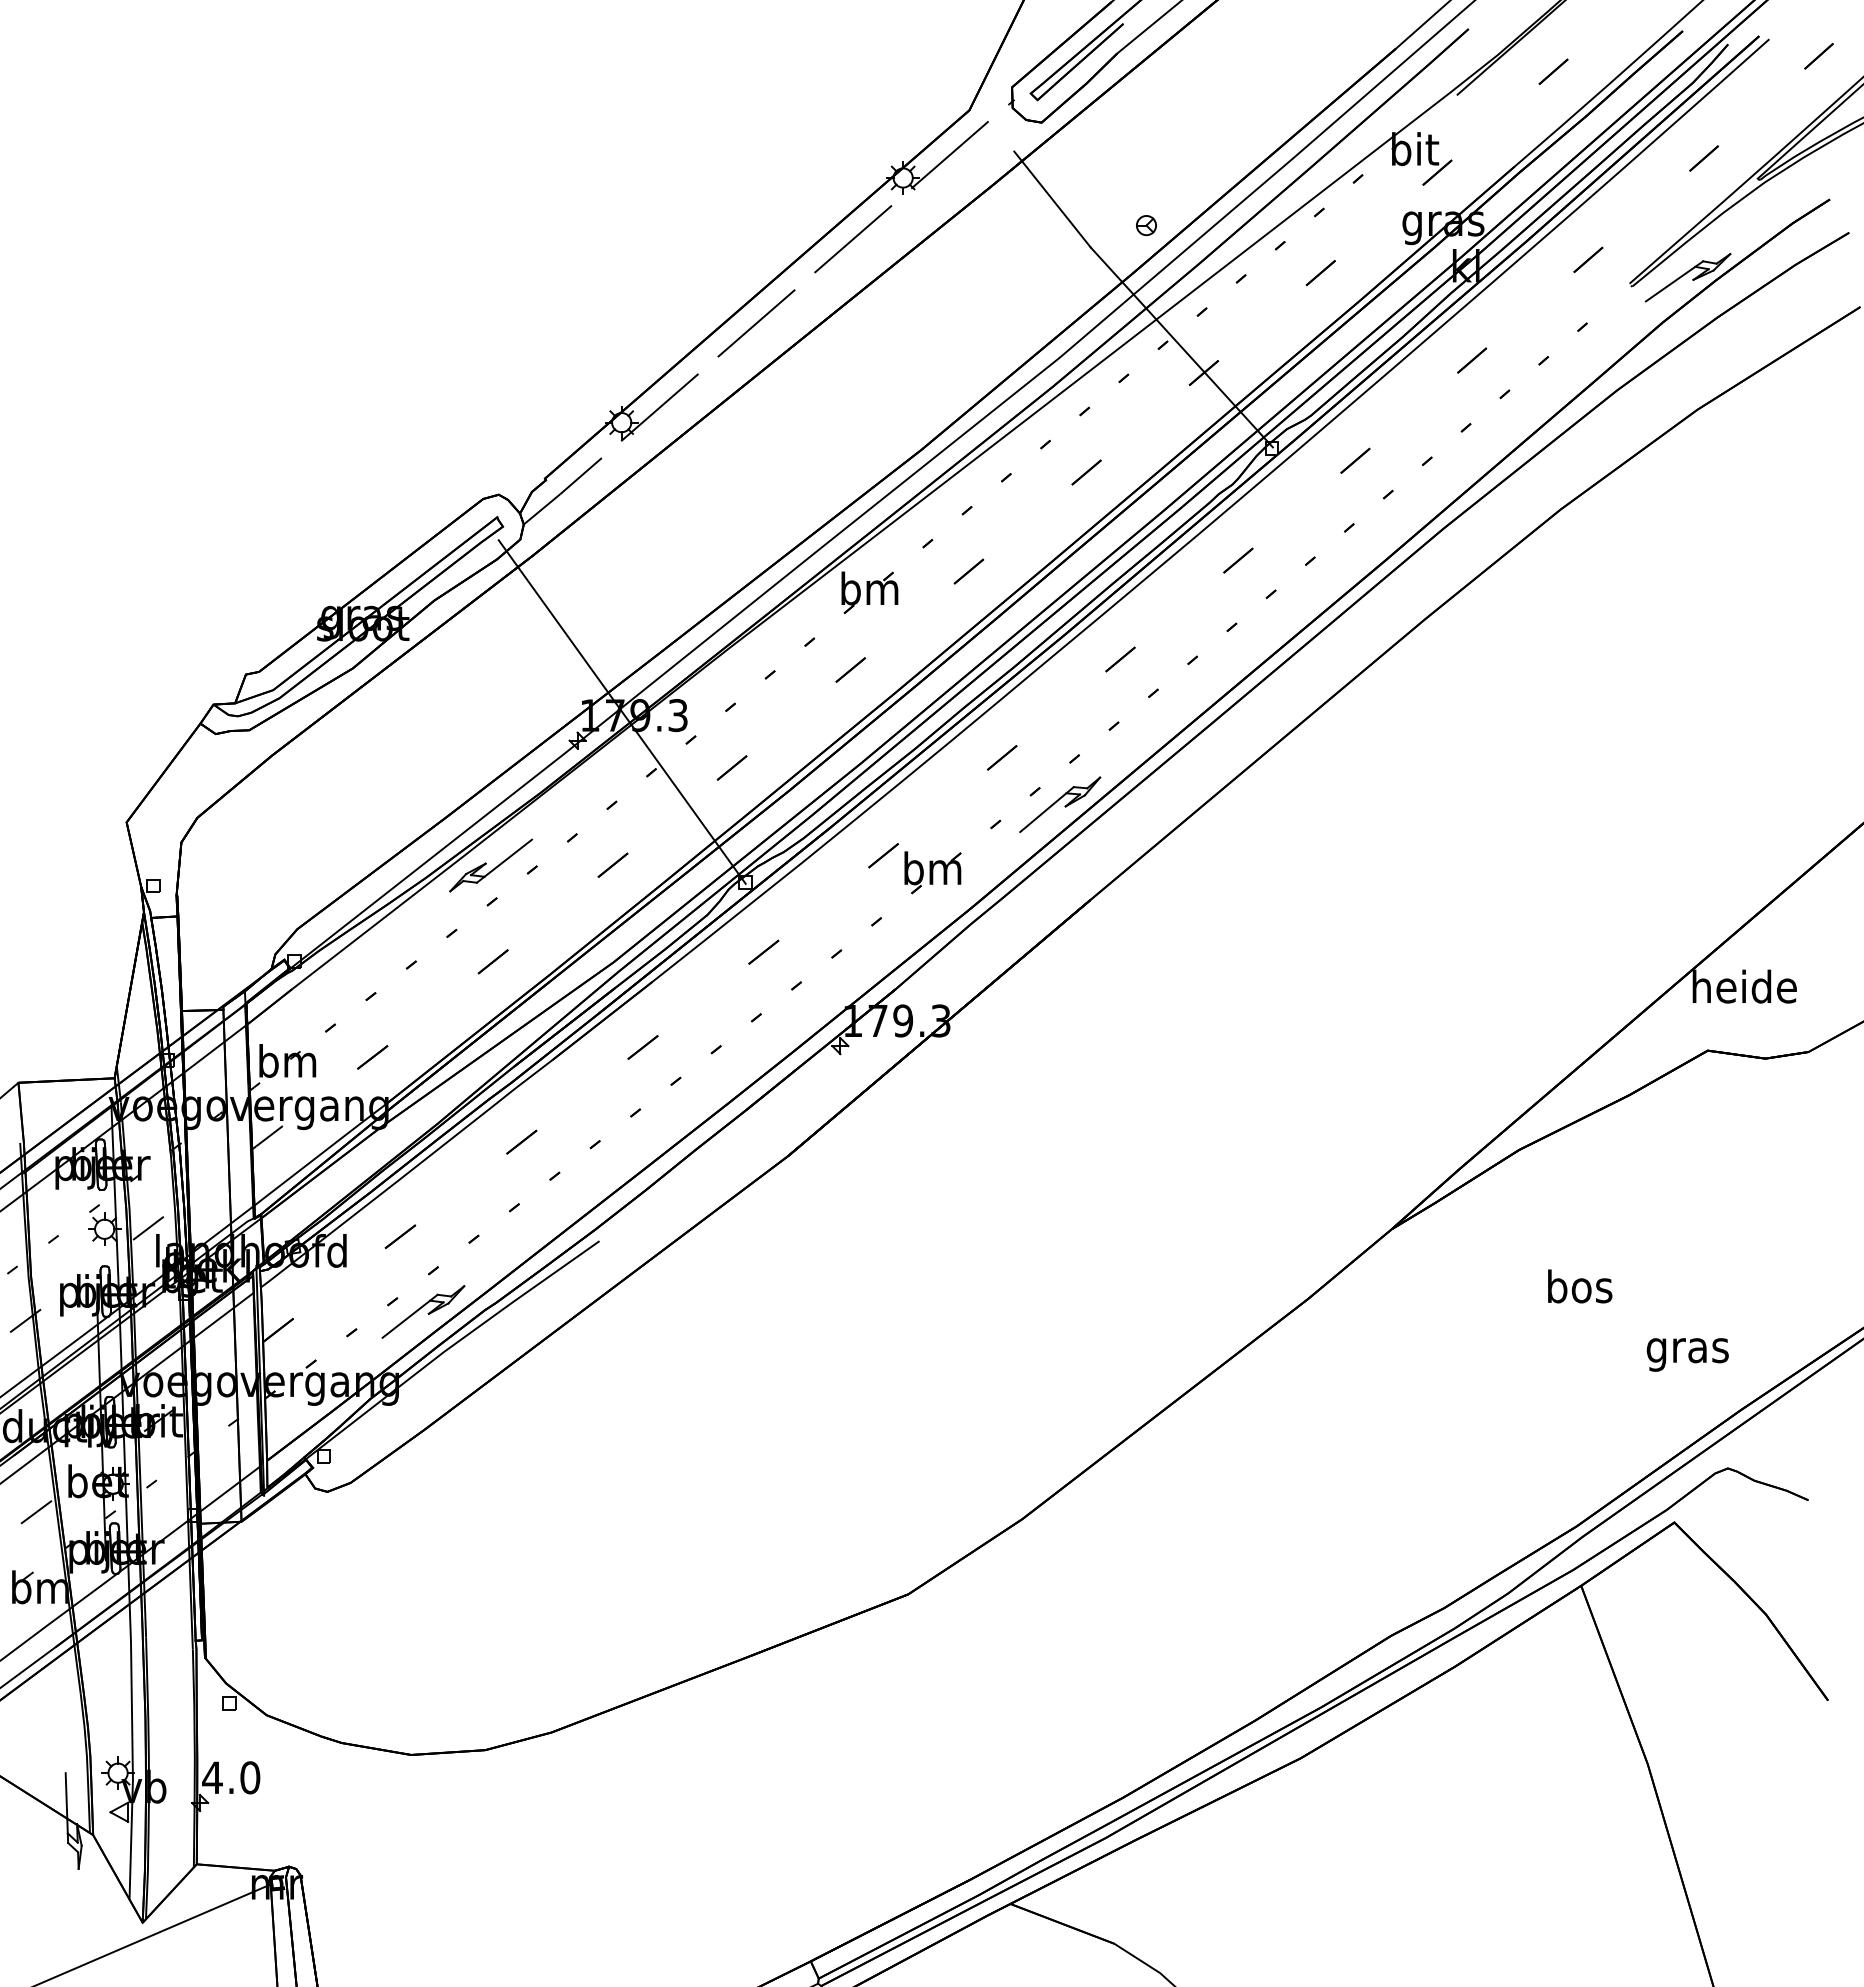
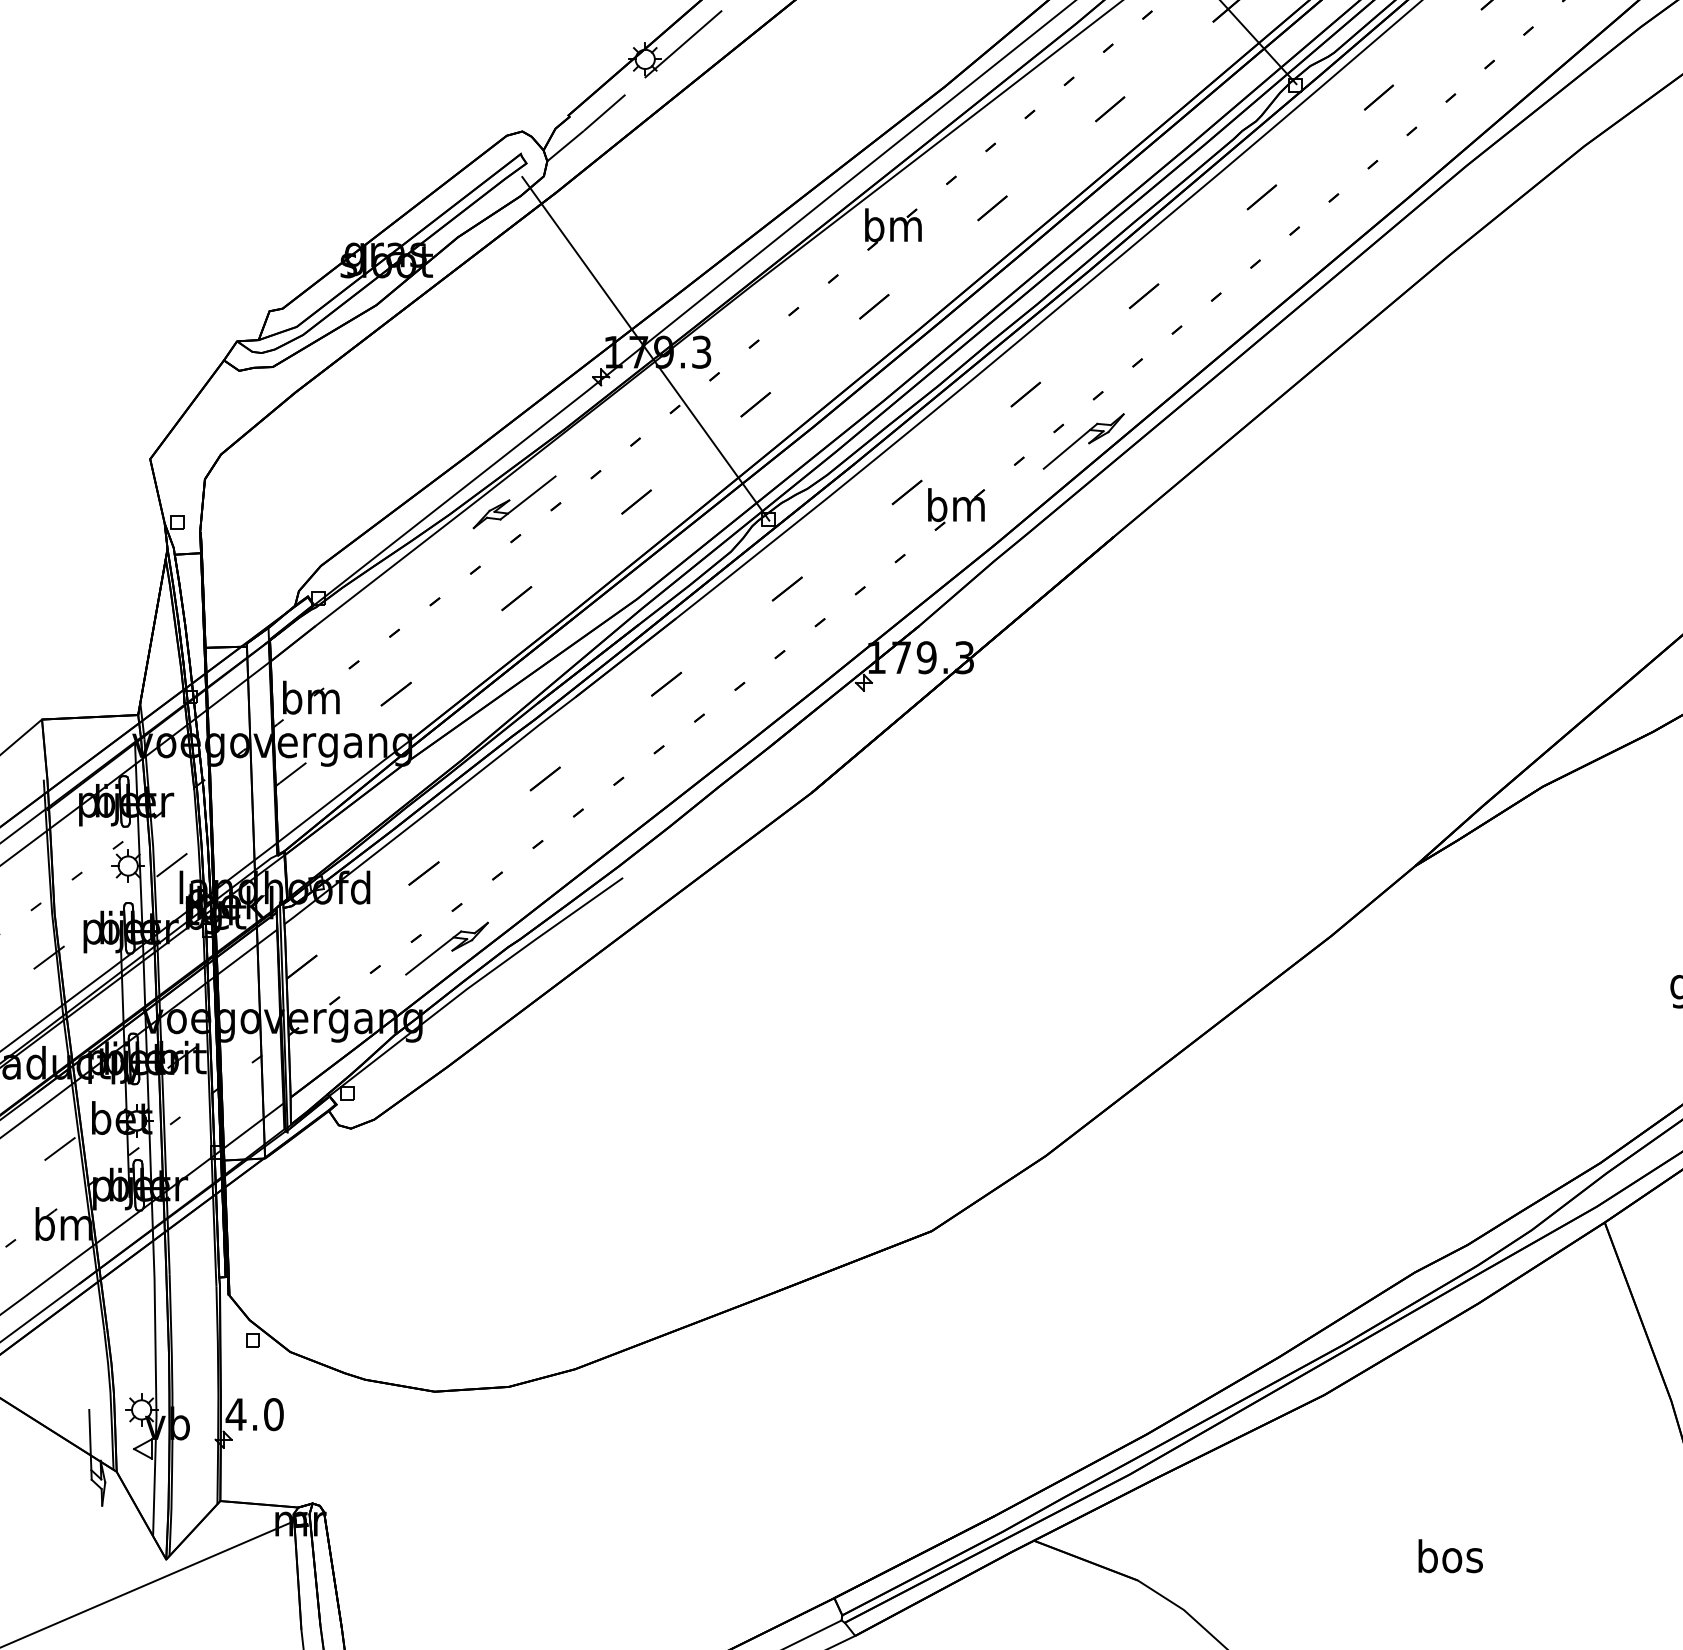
text: (1580, 1286) -> (1451, 1556), moved

